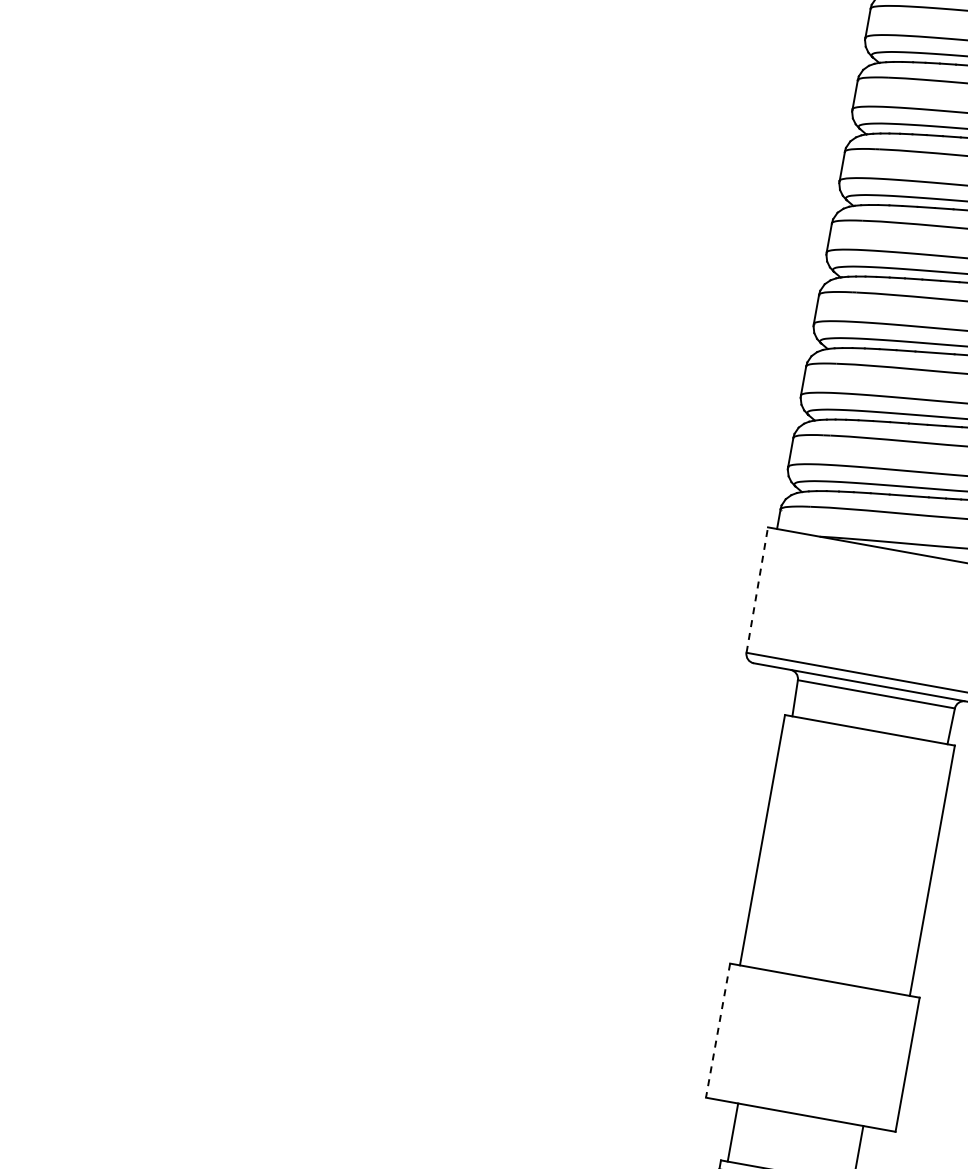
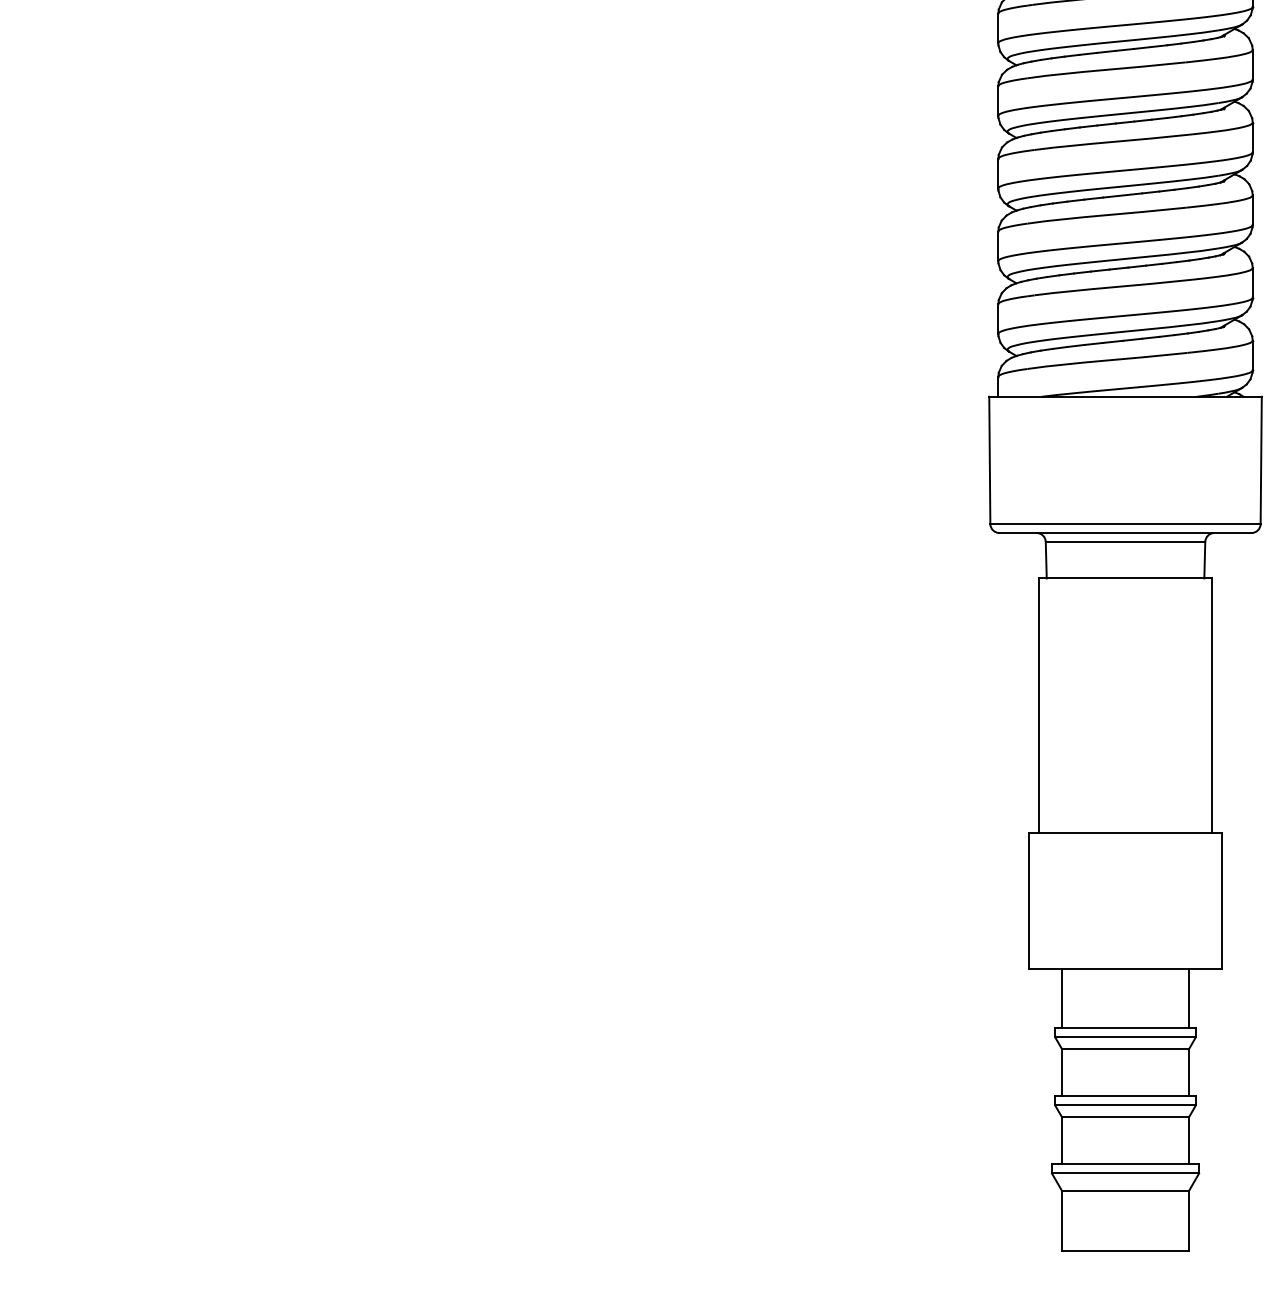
line: (756, 590) -> (989, 460), dashed -> solid
line: (718, 1031) -> (1029, 901), dashed -> solid

